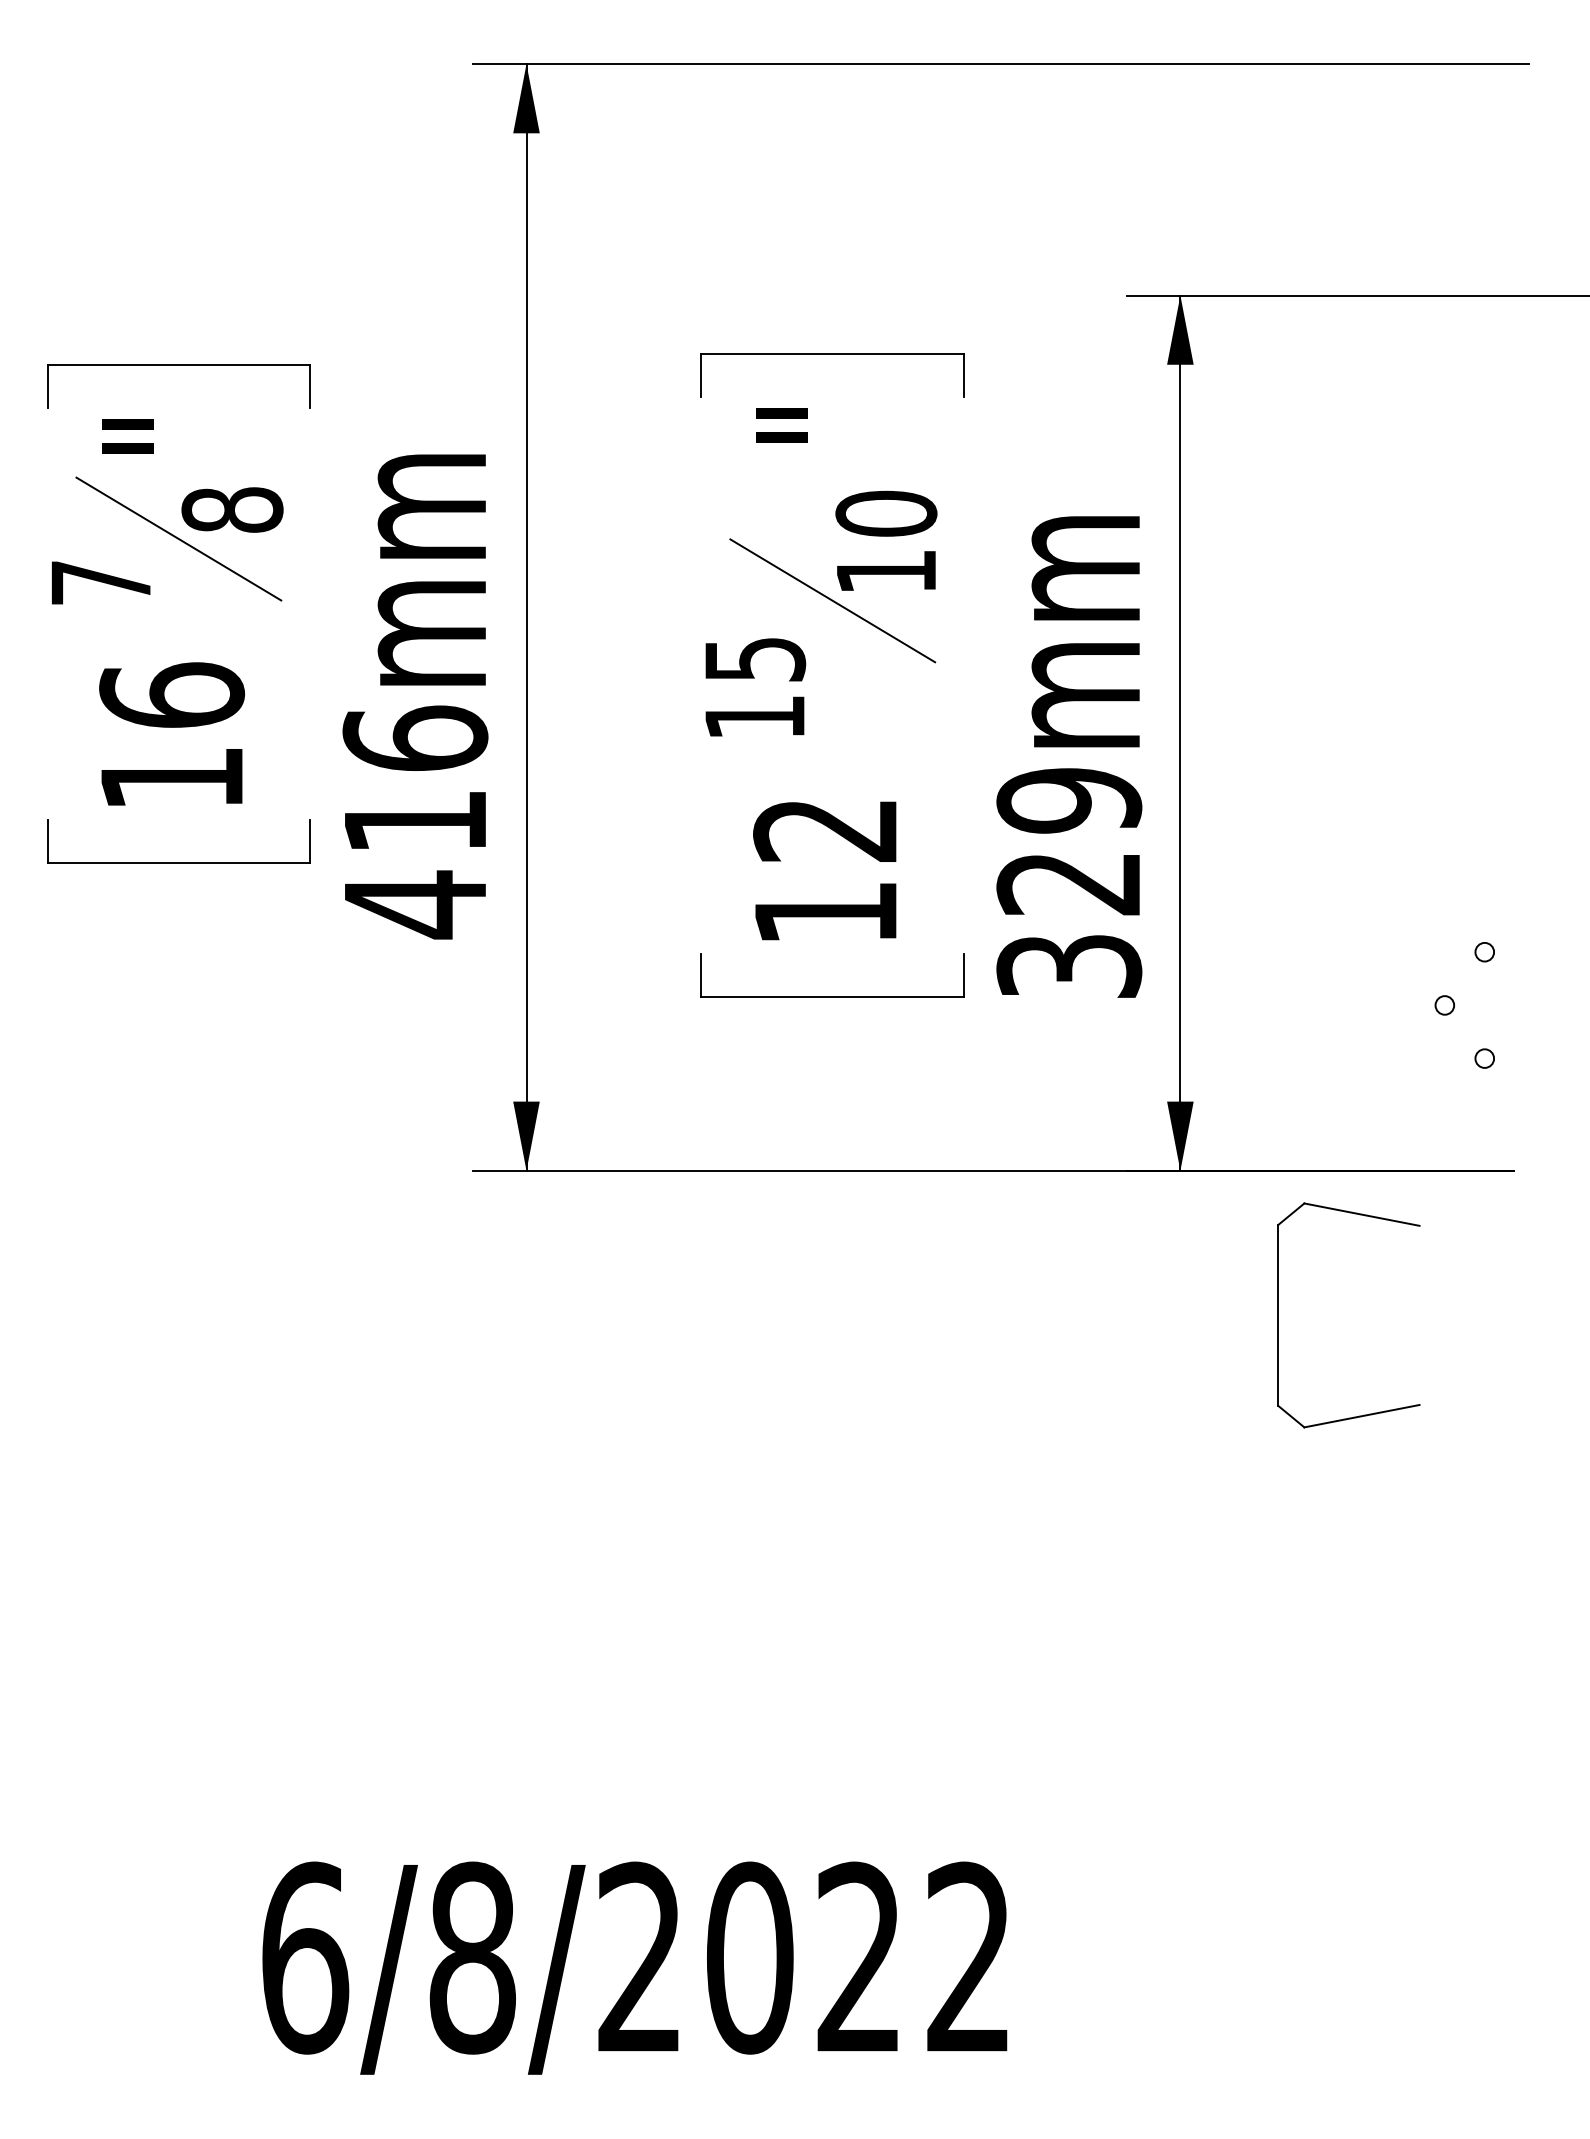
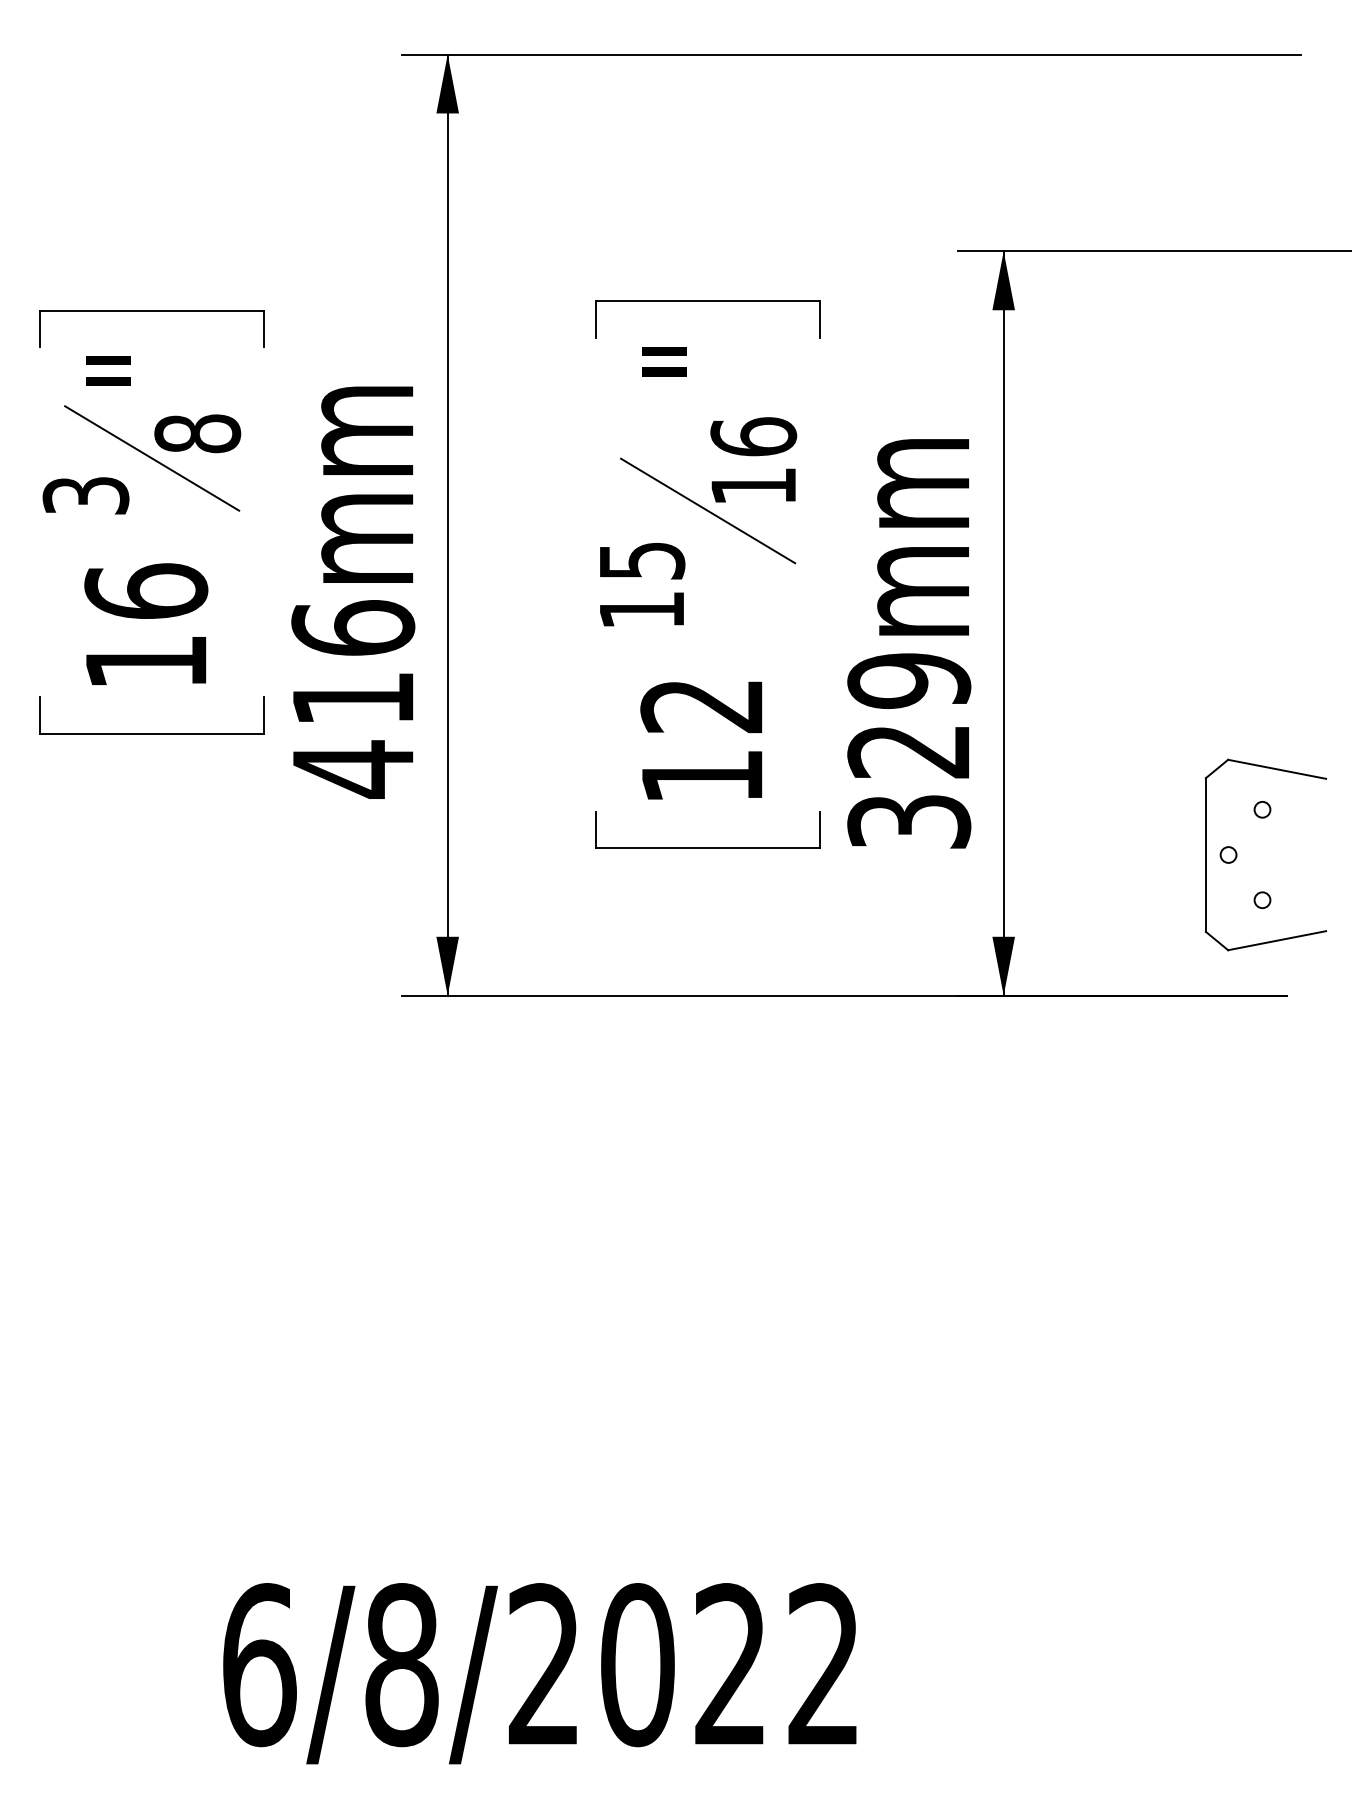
text: (886, 513) -> (753, 436), 10 -> 16
text: (101, 582) -> (86, 495), 7 -> 3
part: (1278, 1315) -> (1206, 855), moved

